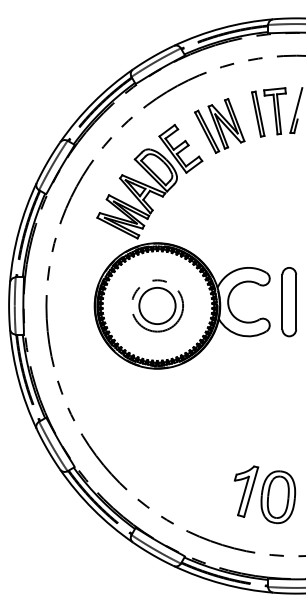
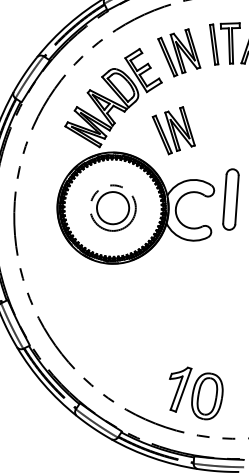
part: (219, 213) -> (173, 130), added
part: (288, 302) -> (230, 199), moved
part: (265, 494) -> (196, 393), moved

